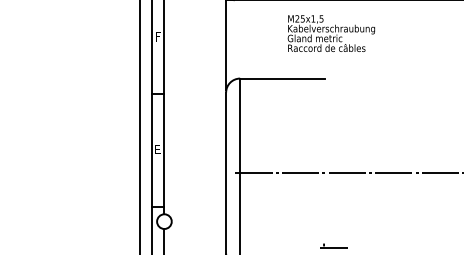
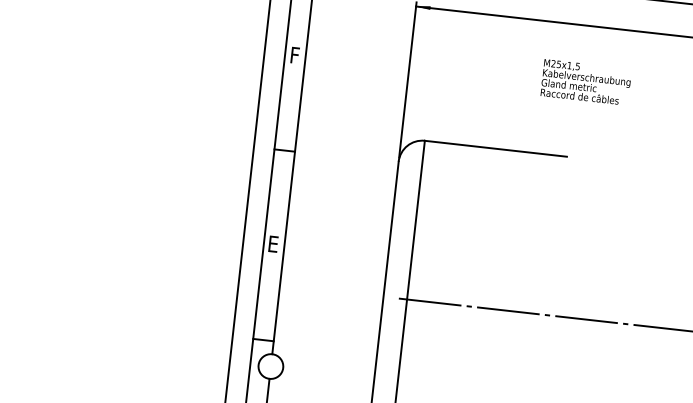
part: (330, 33) -> (584, 82), size x0.6

